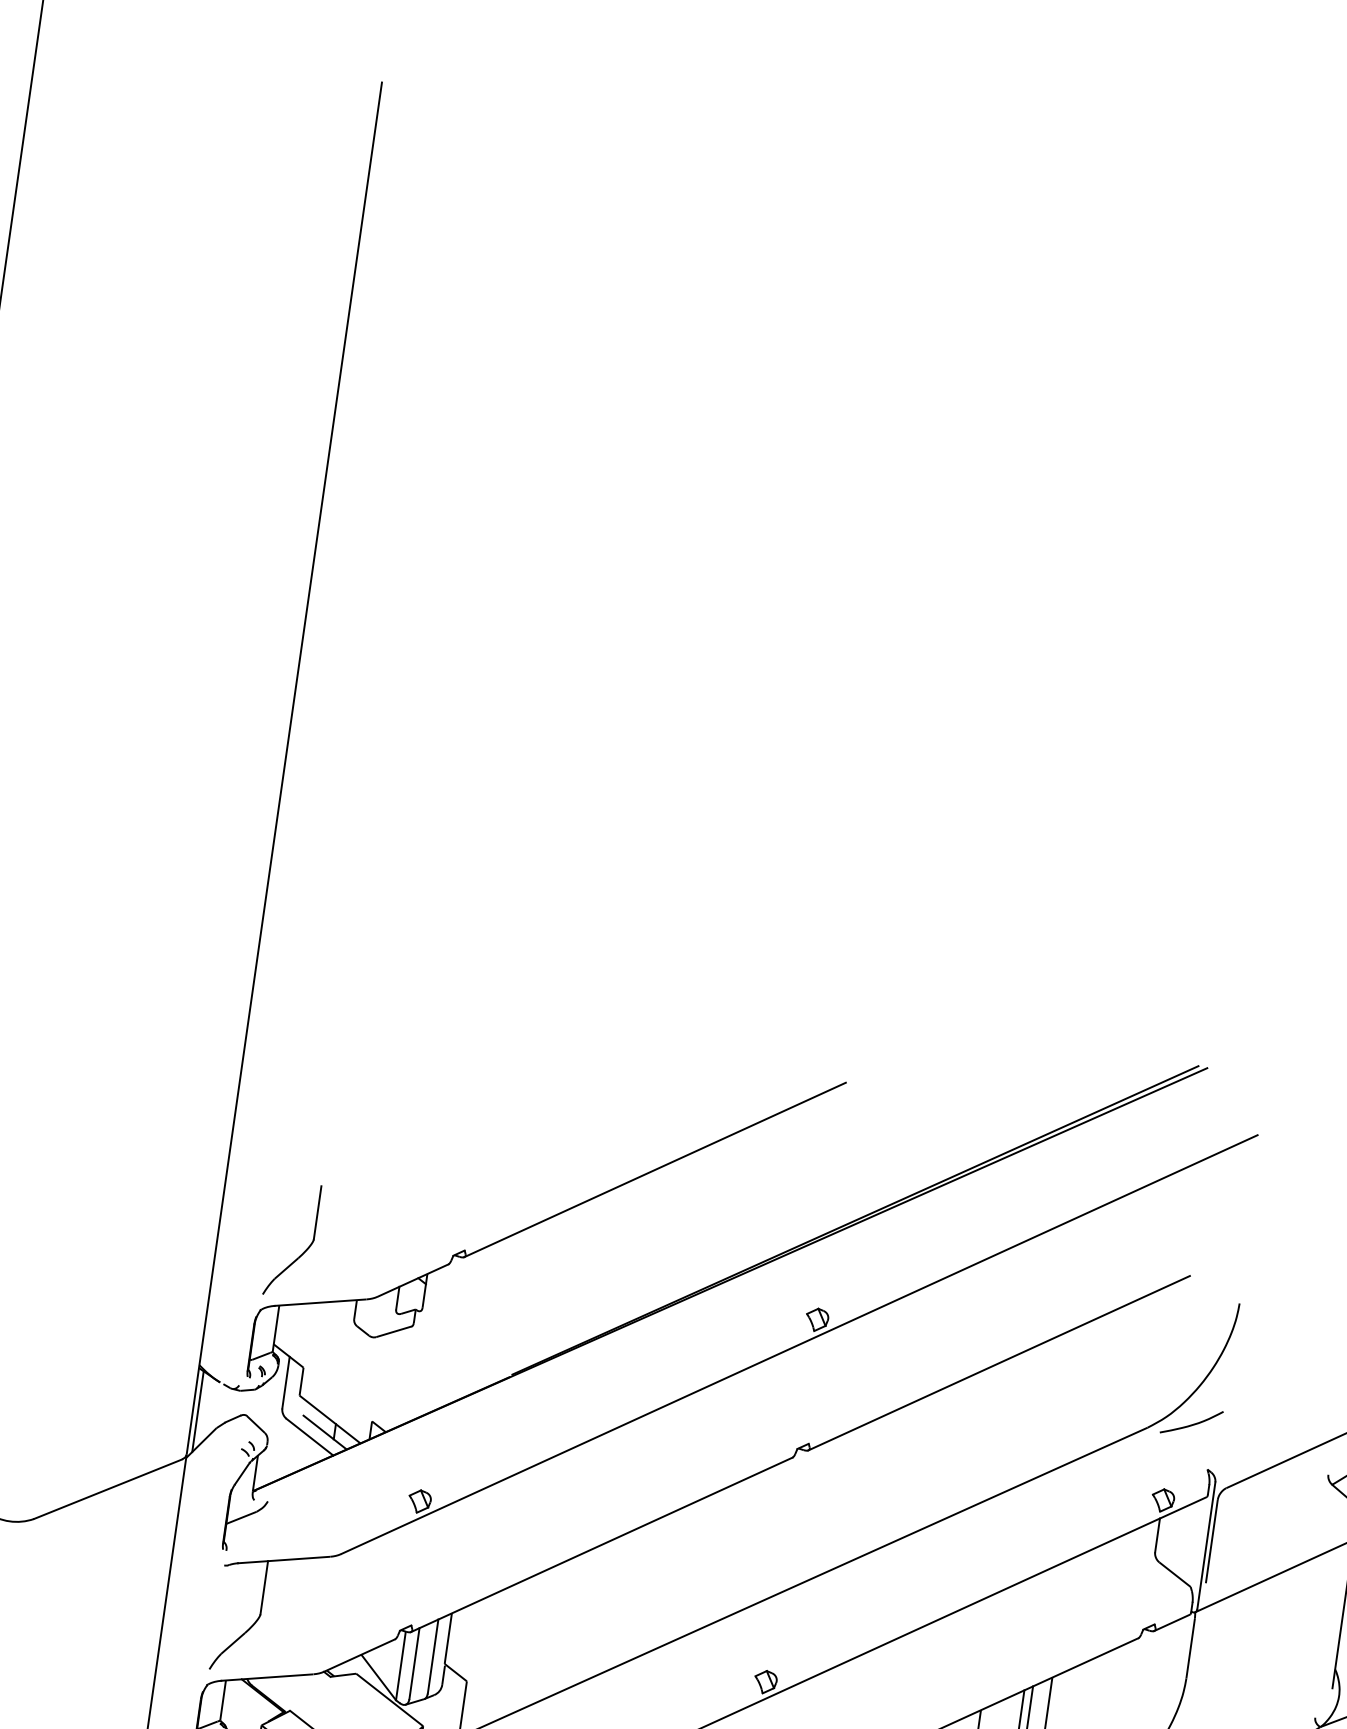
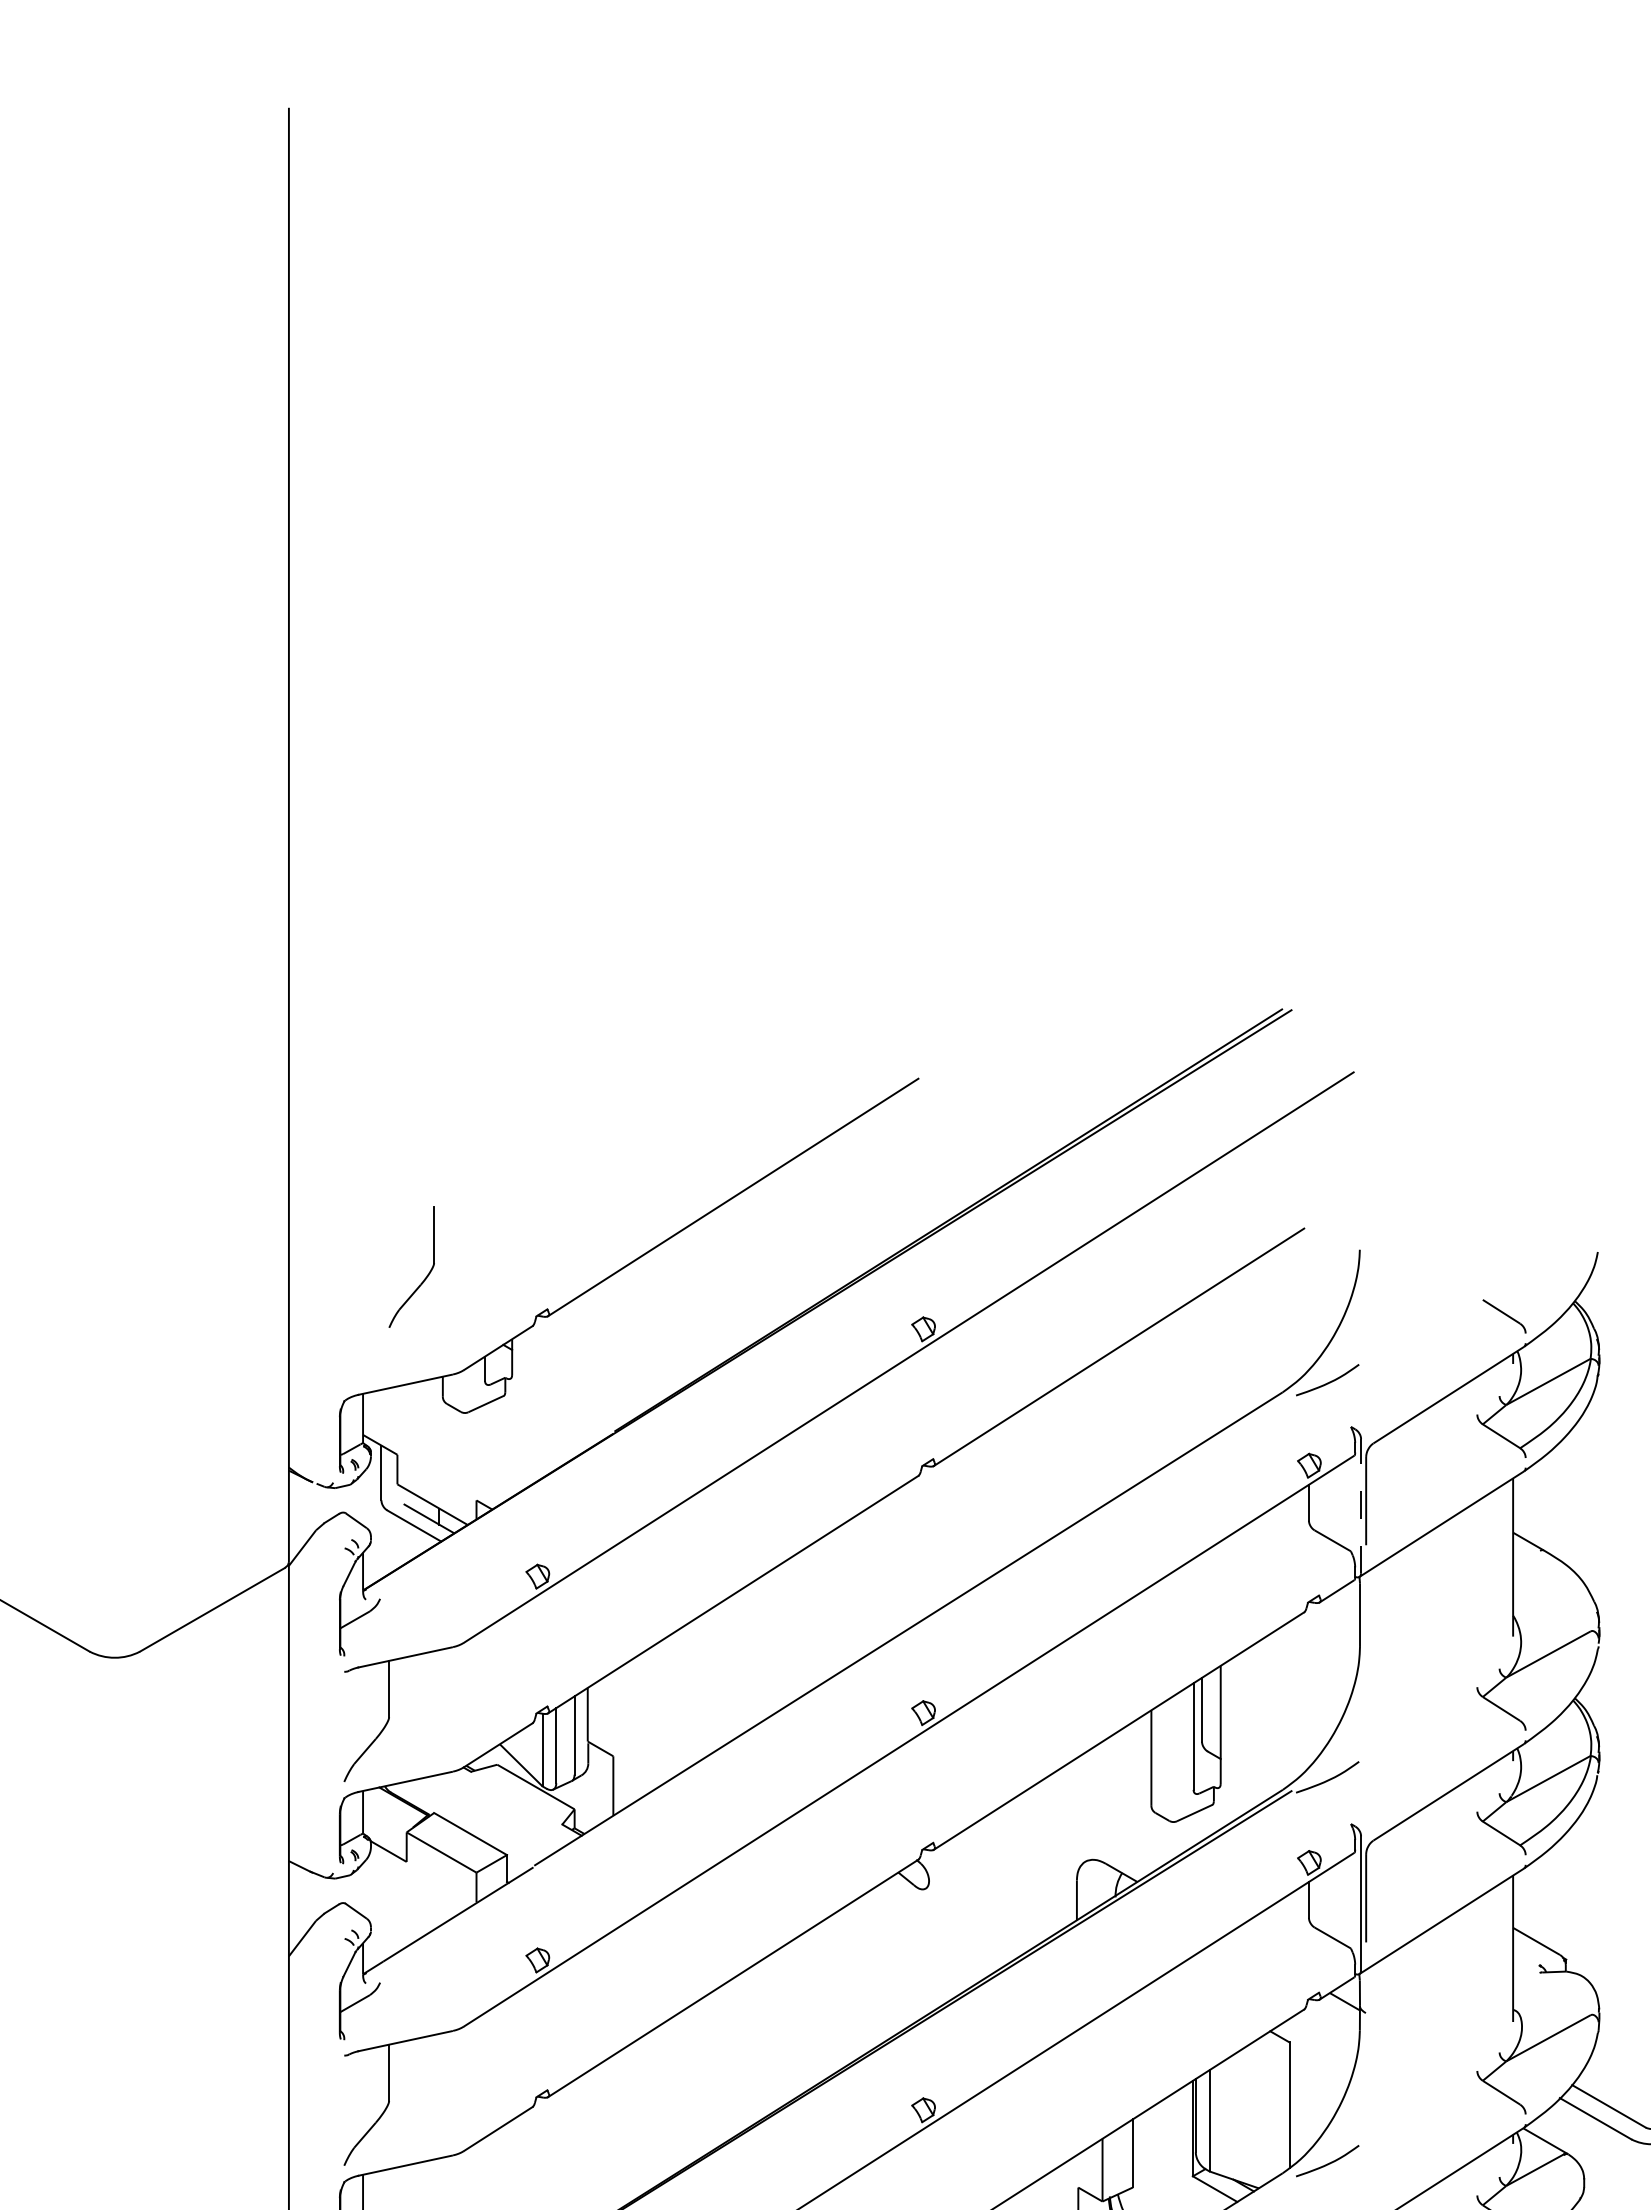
part: (304, 1250) -> (426, 1275), moved
line: (198, 1411) -> (294, 1515), removed
line: (1206, 1545) -> (1361, 1505), solid -> dashed

